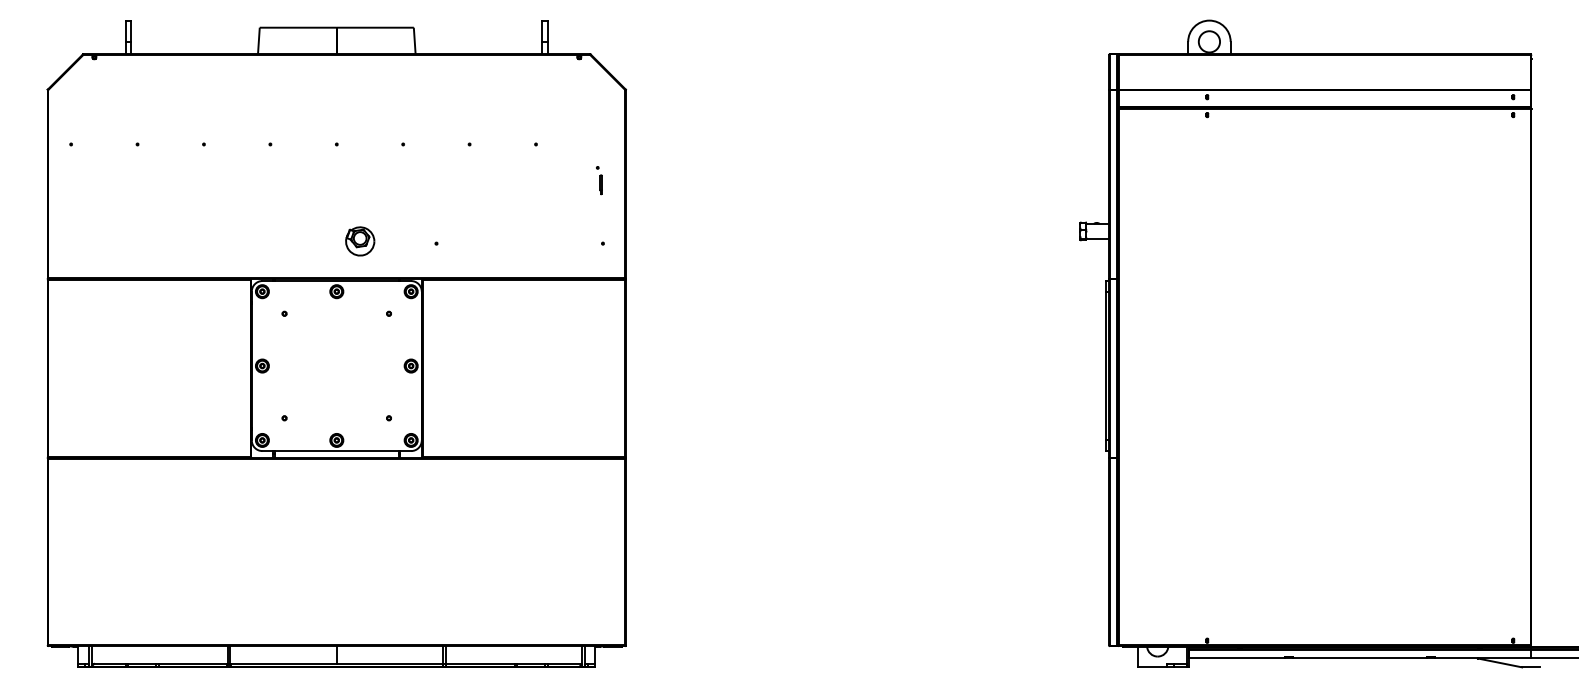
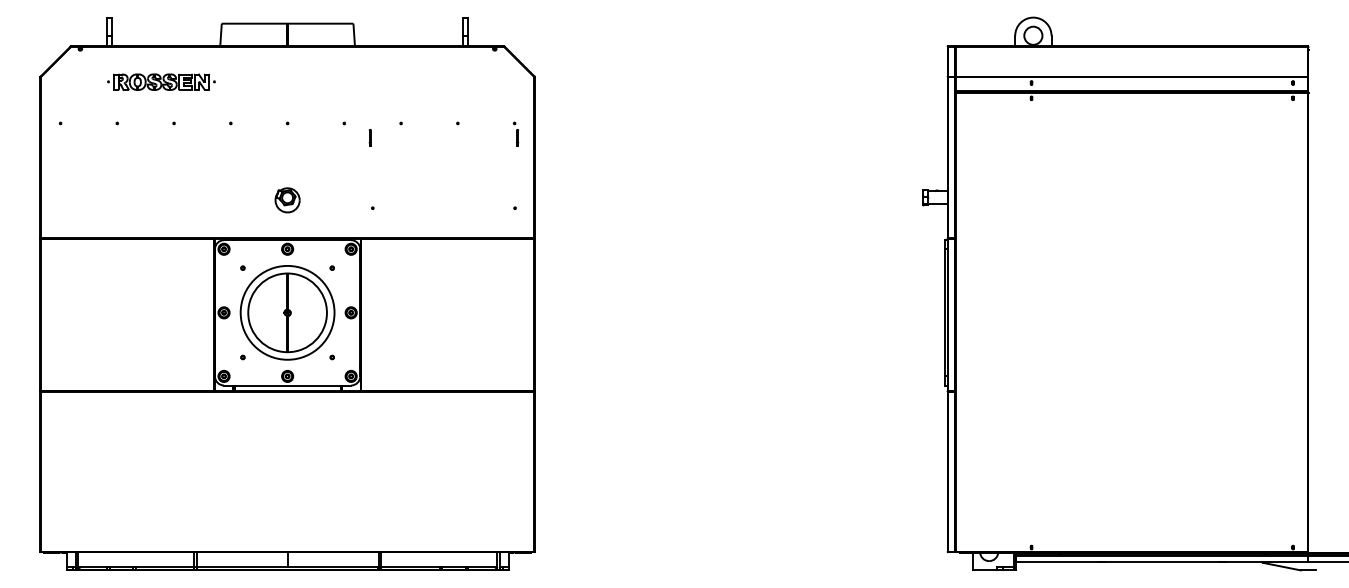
part: (189, 95) -> (161, 81), added
line: (432, 160) -> (369, 137), added
part: (599, 179) -> (516, 133), moved
part: (360, 241) -> (287, 200), moved
part: (336, 365) -> (287, 312), added

